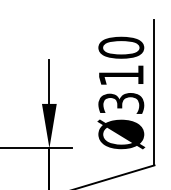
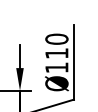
text: (120, 102) -> (56, 67), Ø310 -> Ø110

